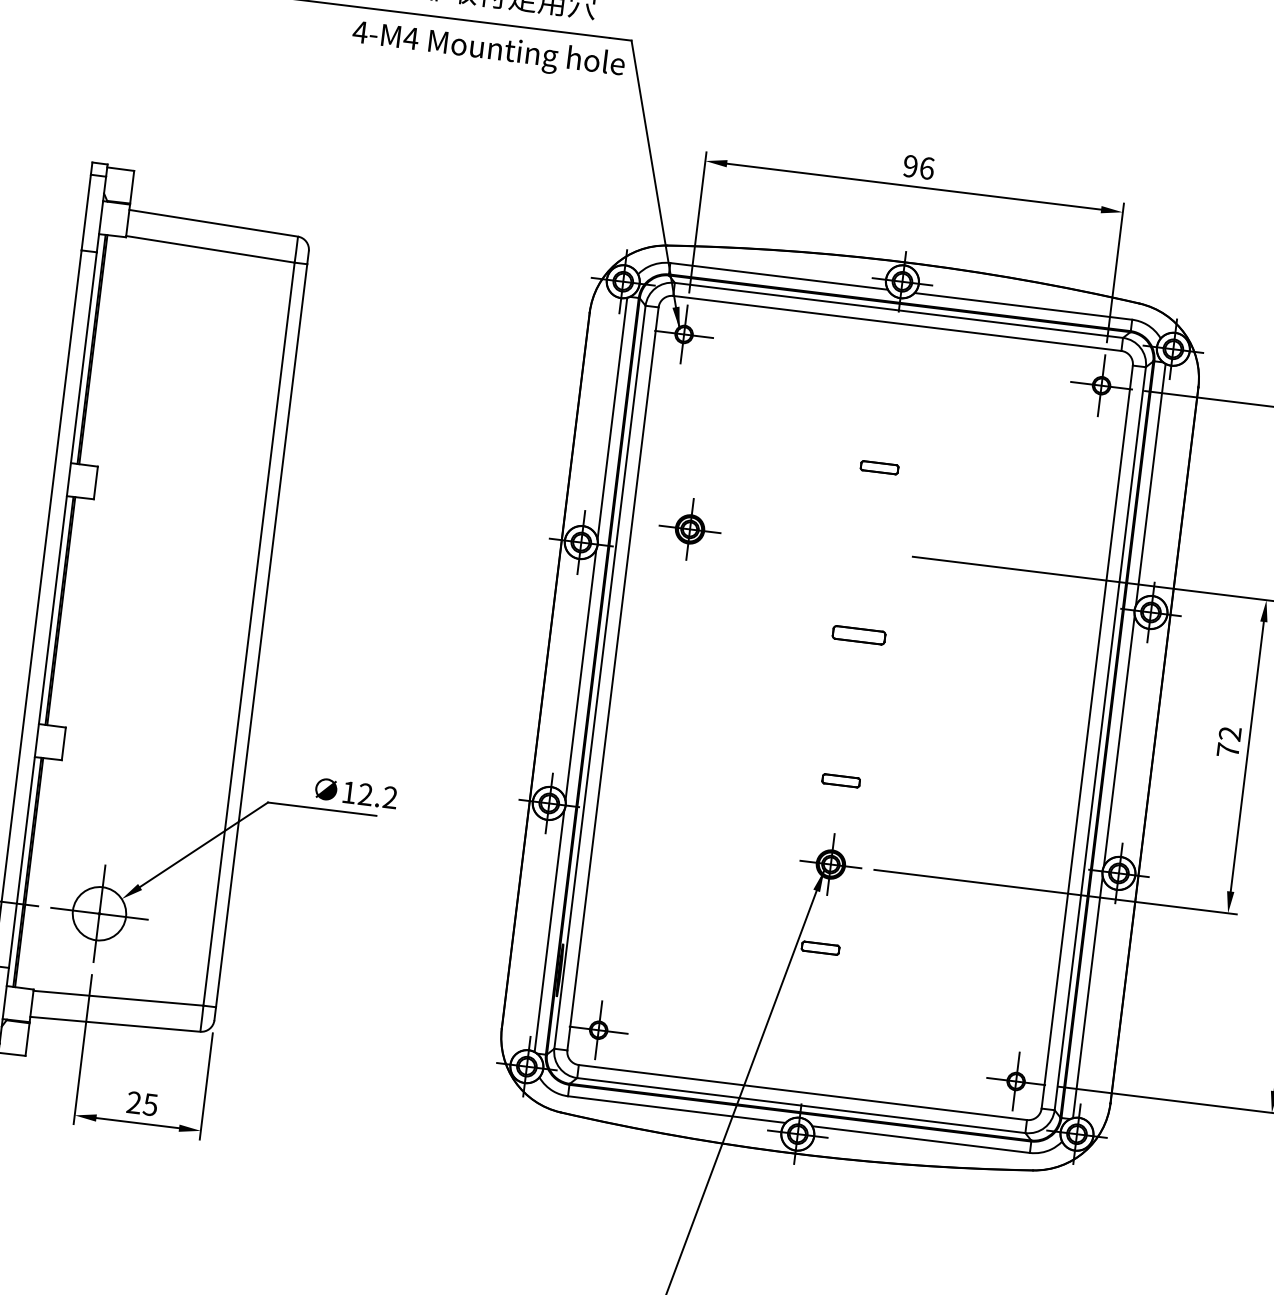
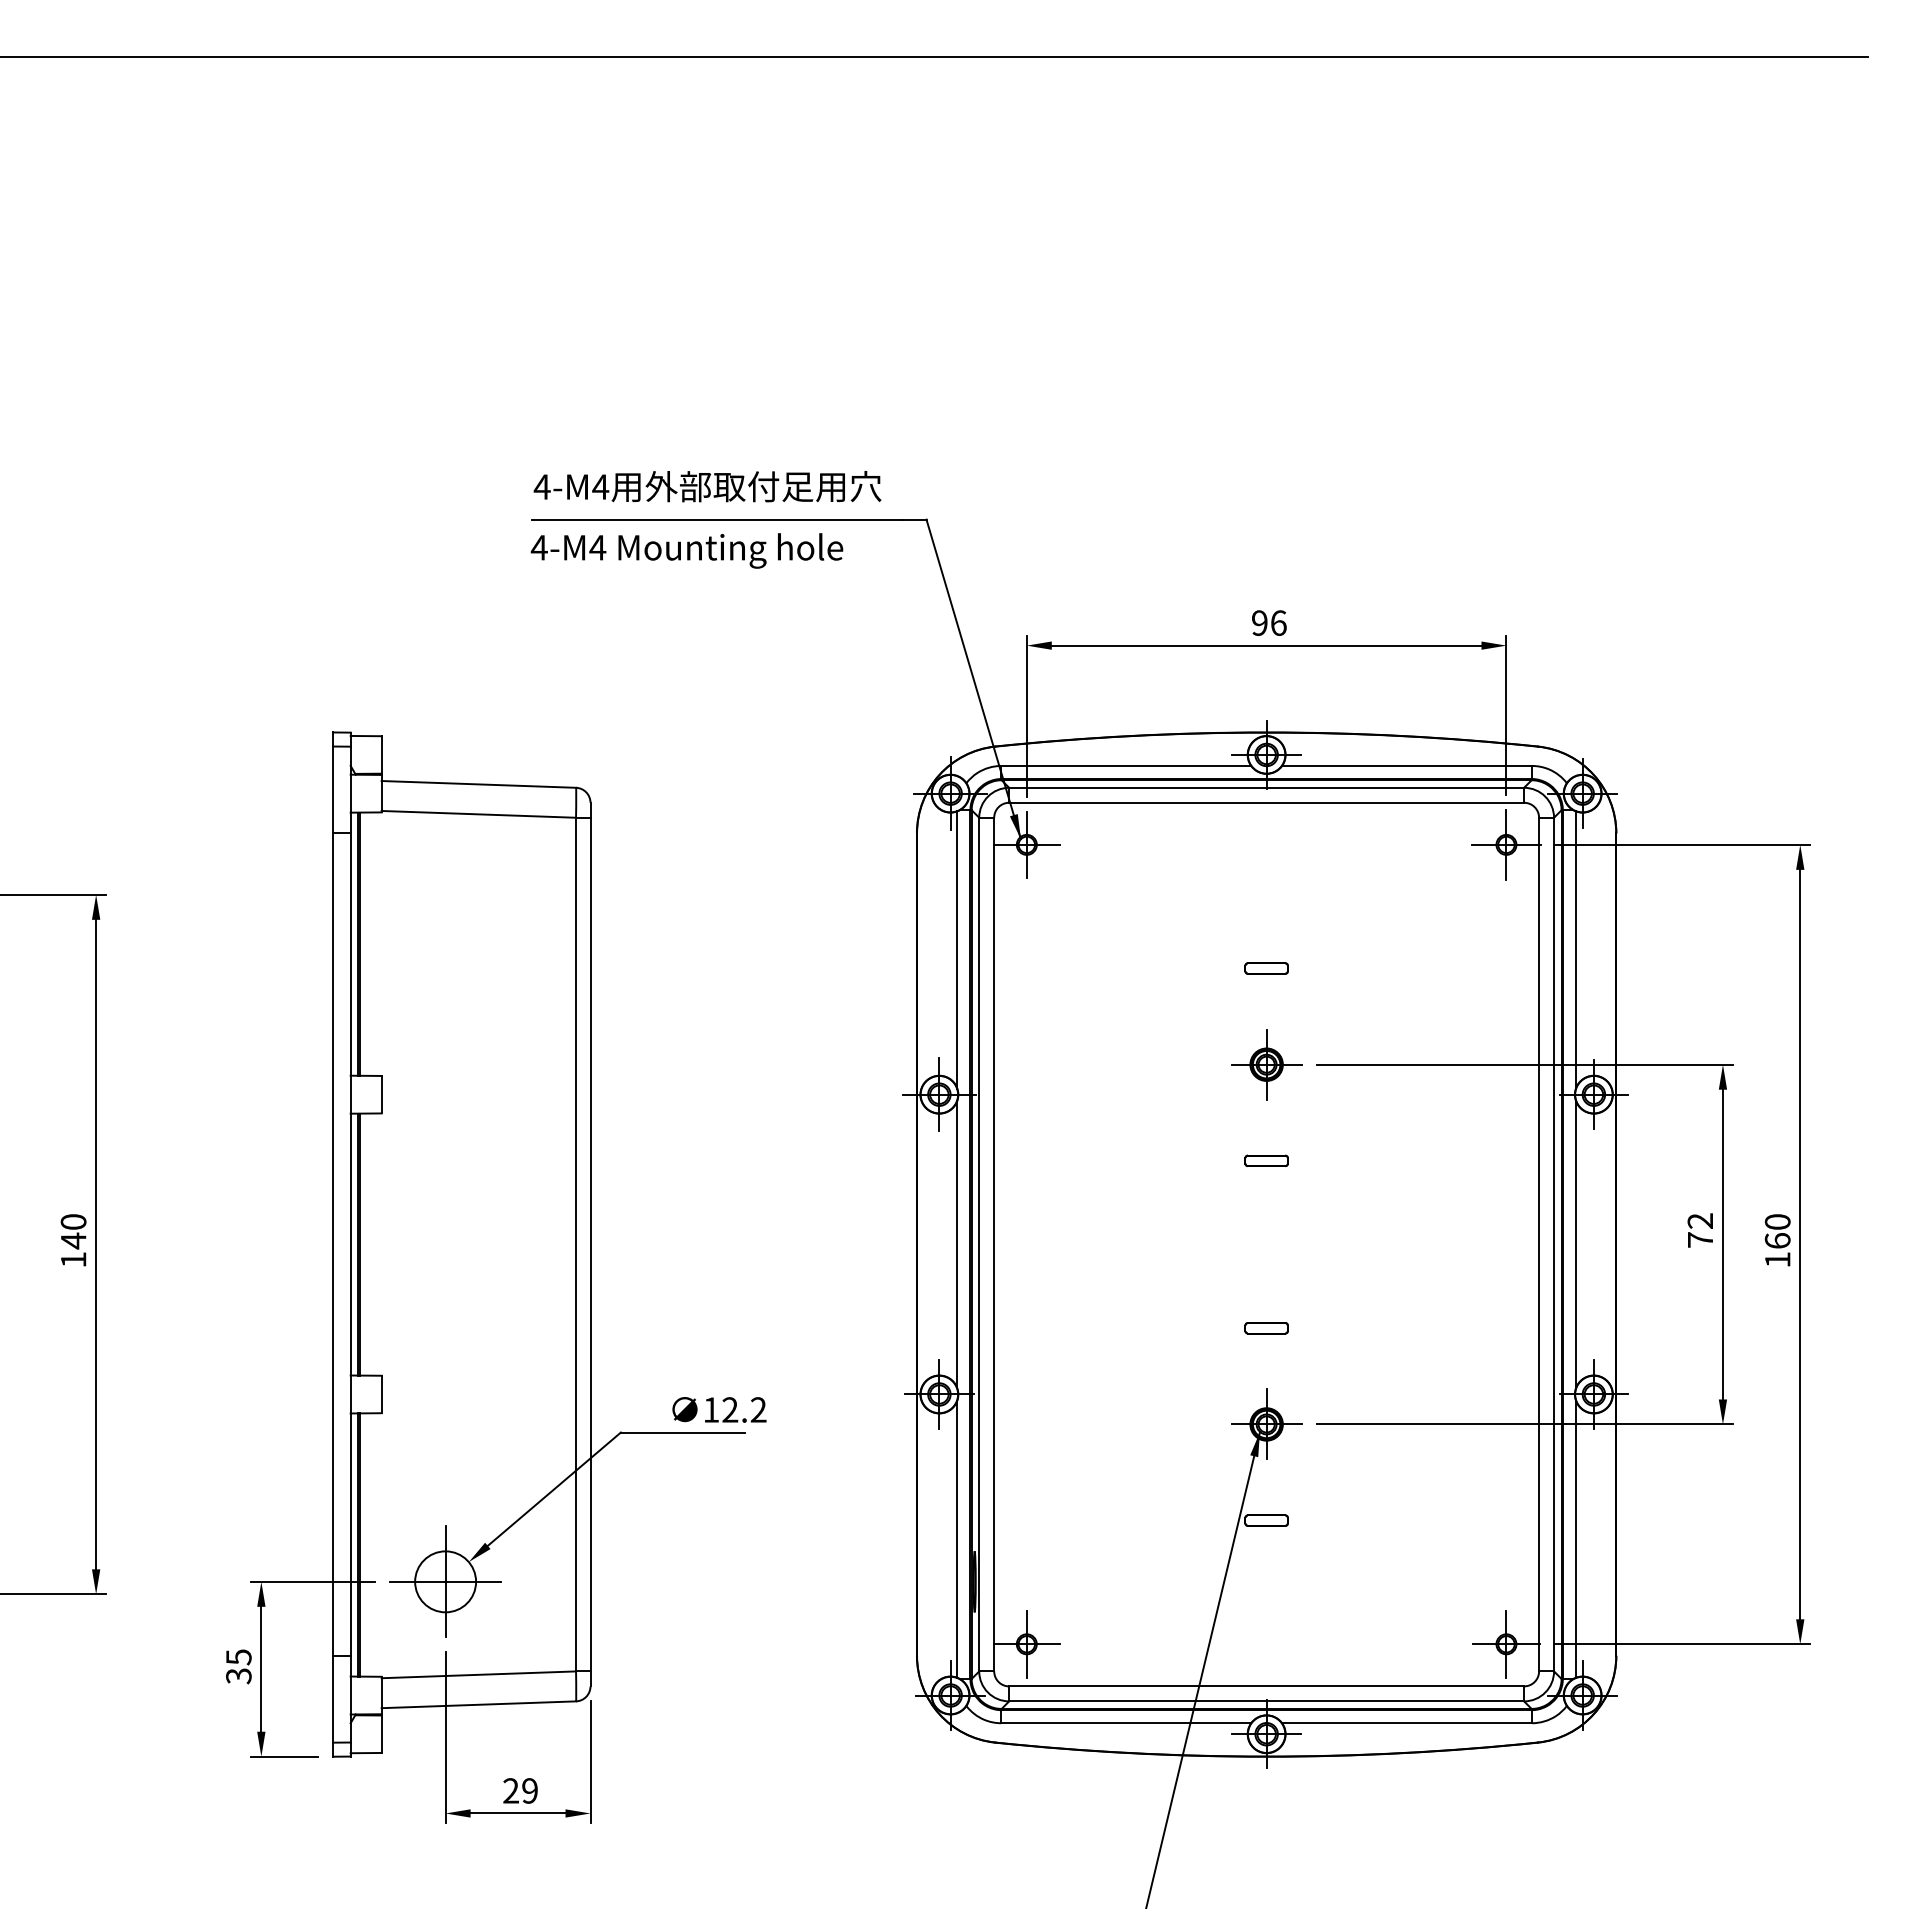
text: (488, 50) -> (686, 550), moved
part: (689, 529) -> (1266, 1064), moved
part: (858, 634) -> (1266, 1160), size x0.71
text: (150, 1104) -> (529, 1790), 25 -> 29

